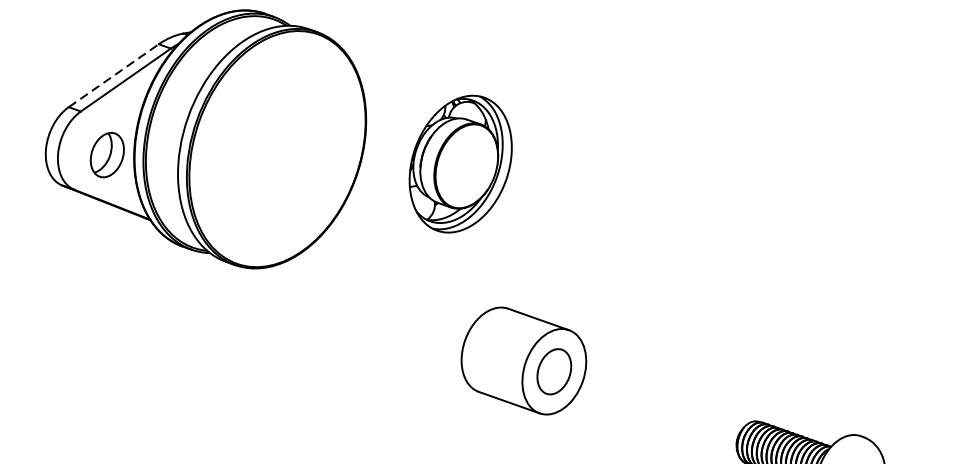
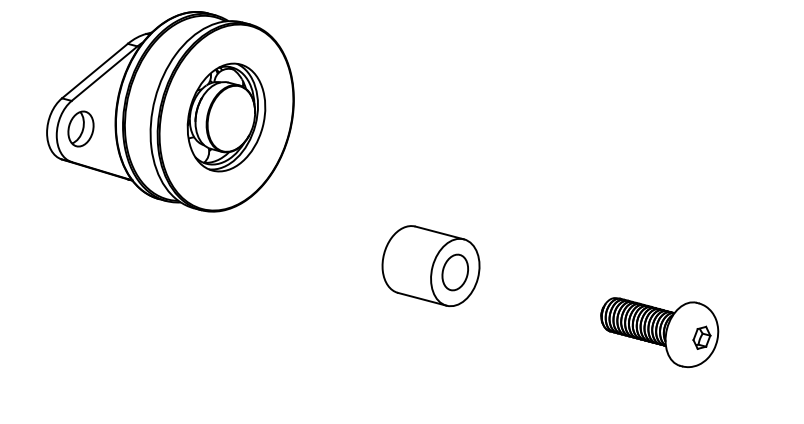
line: (113, 76) -> (94, 71), dashed -> solid
part: (106, 154) -> (80, 128), moved
part: (460, 164) -> (226, 117), moved

